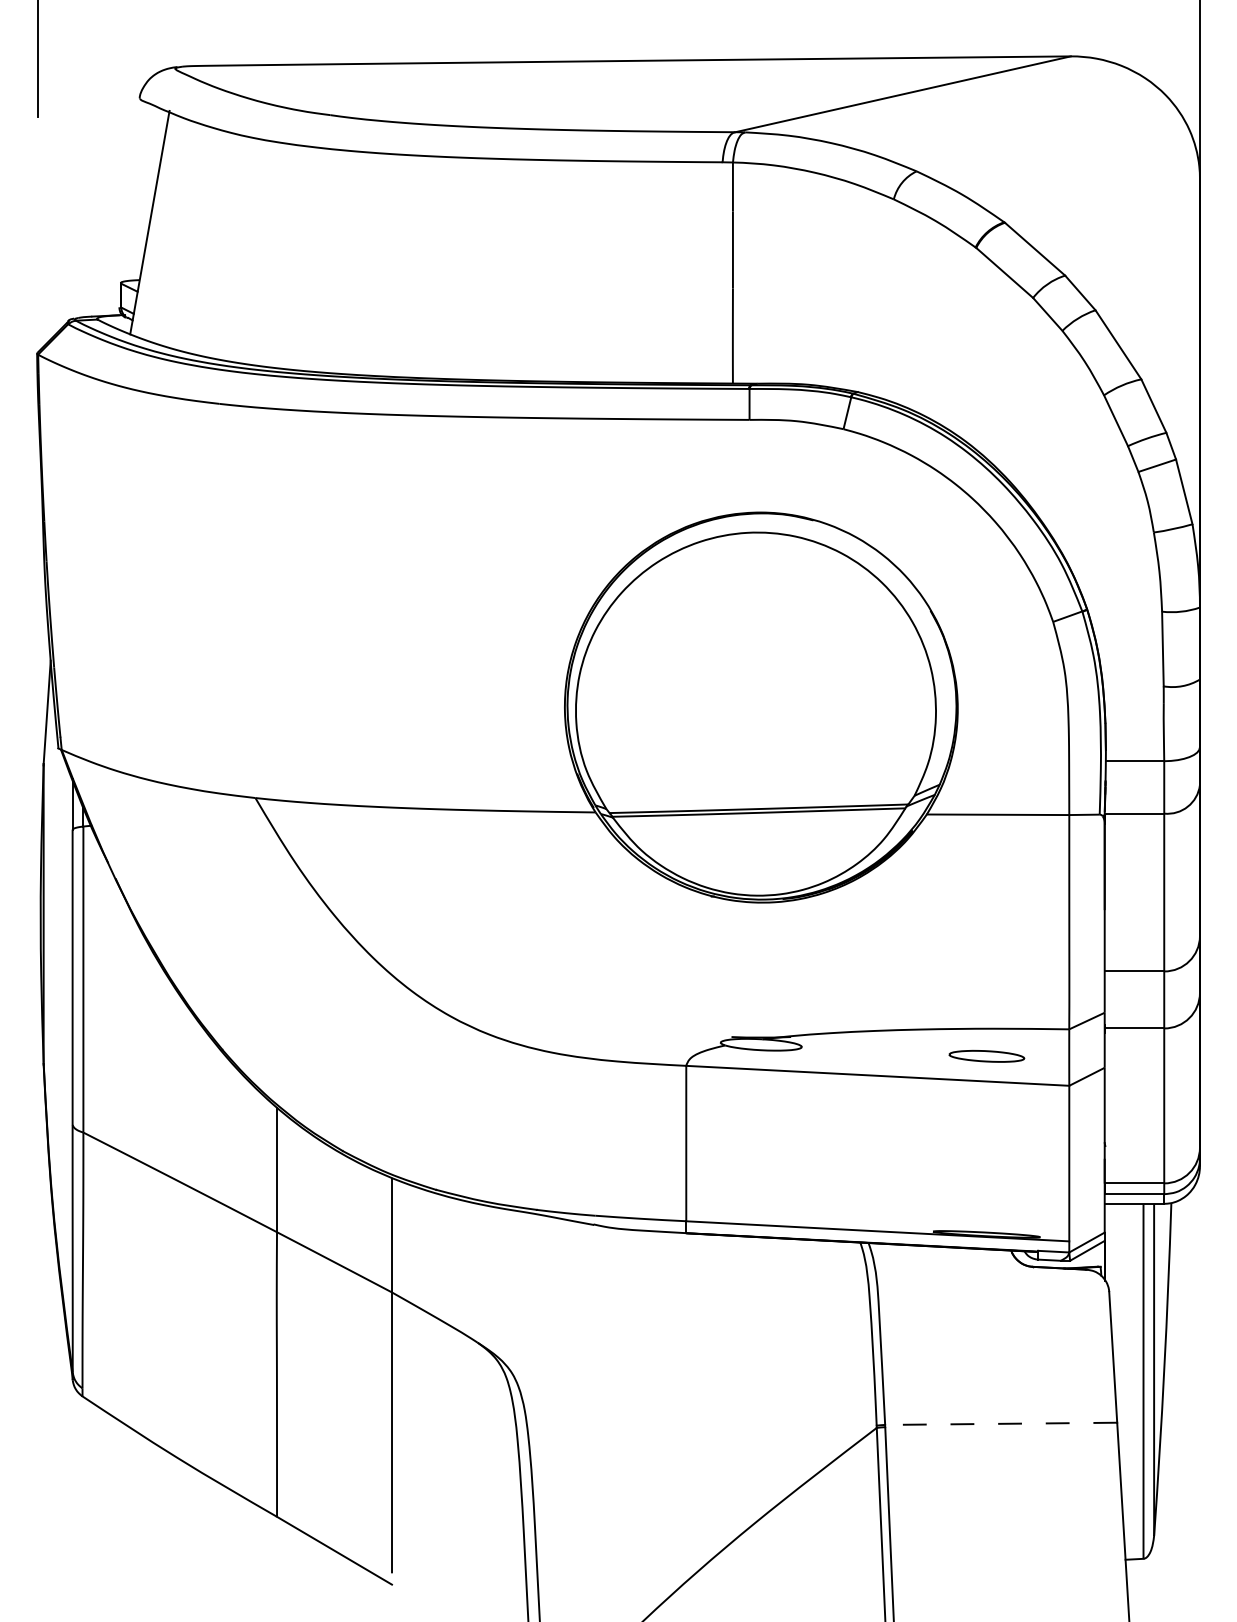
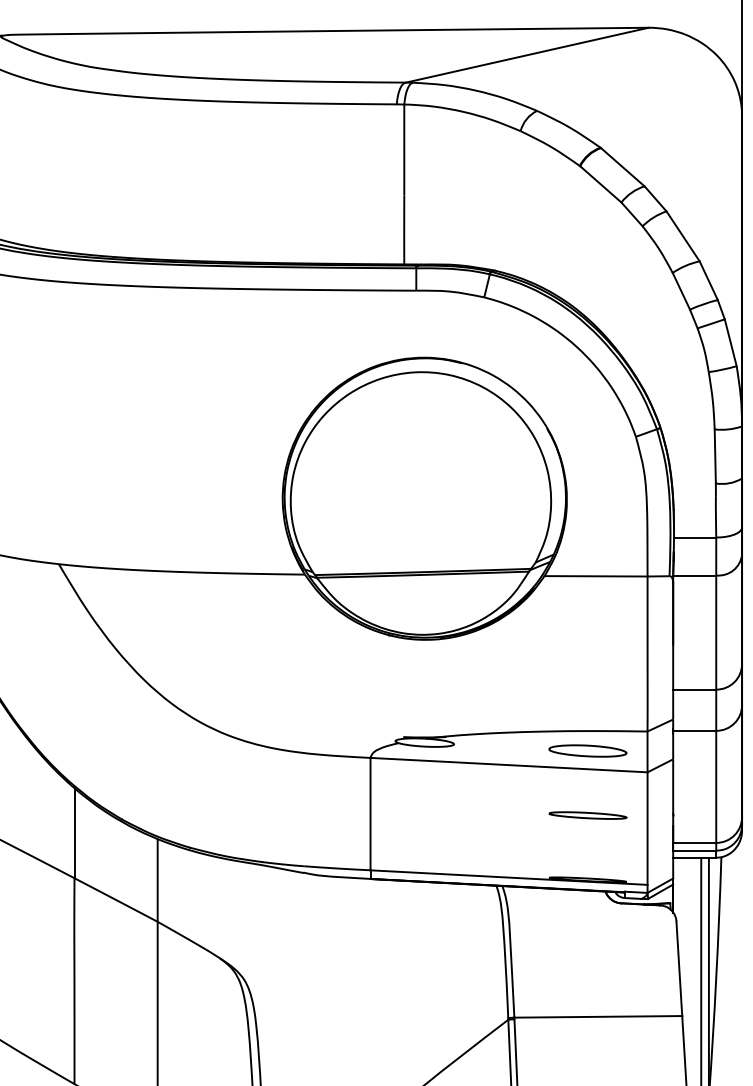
part: (986, 1056) -> (587, 751), size x1.43
part: (986, 1145) -> (587, 815), added
line: (1000, 1423) -> (597, 1016), dashed -> solid

